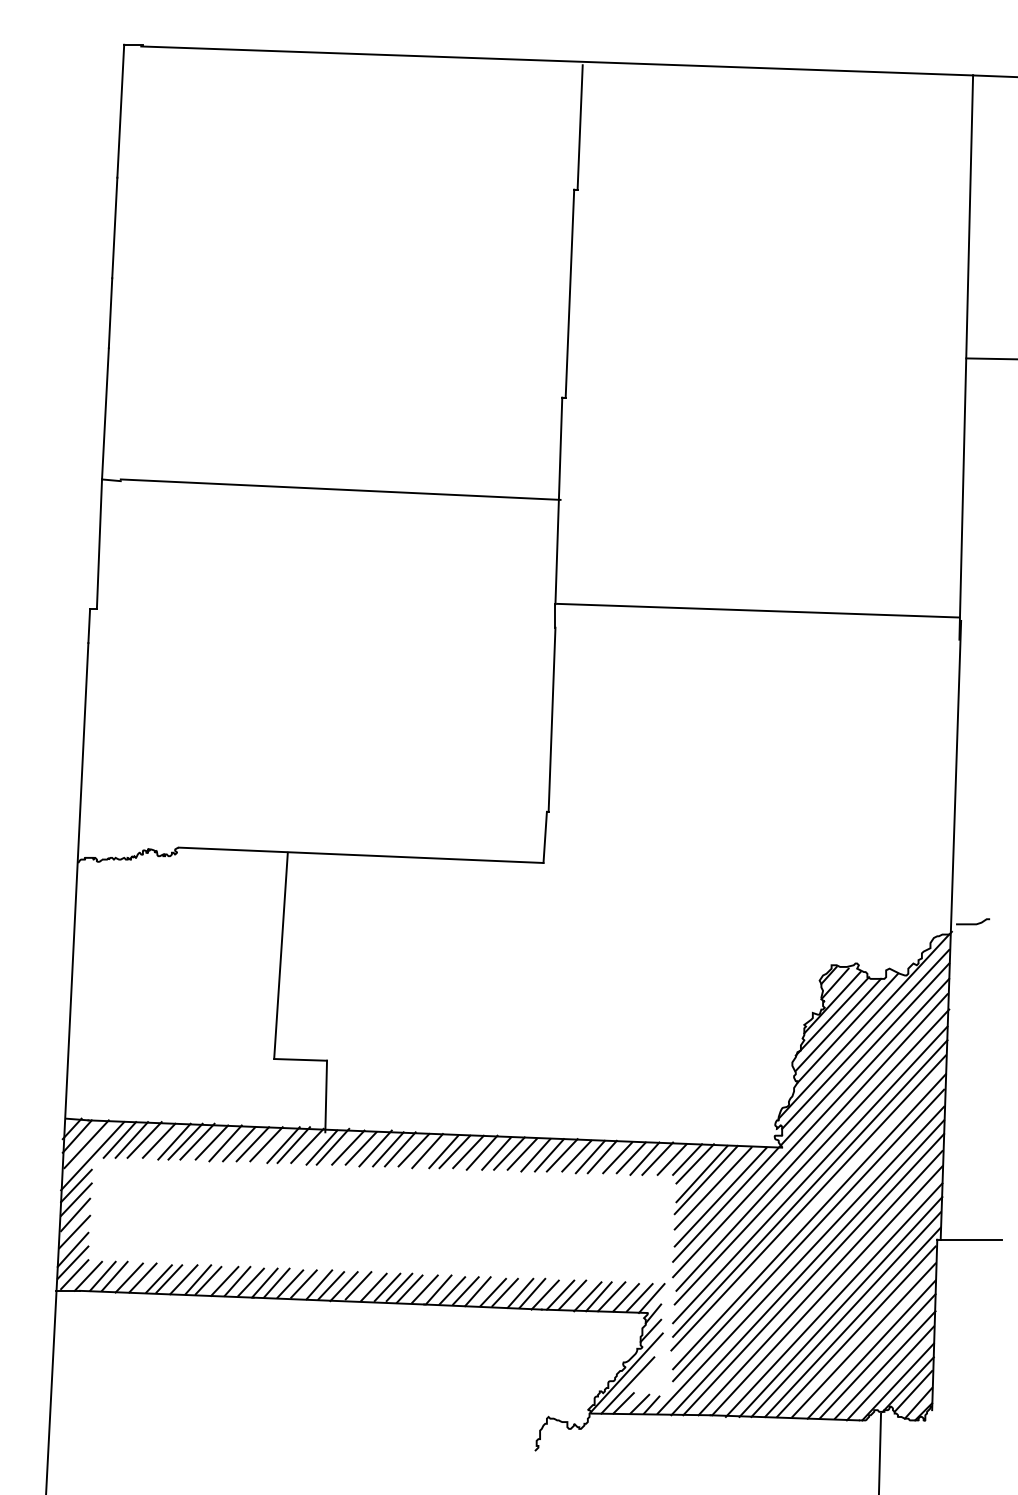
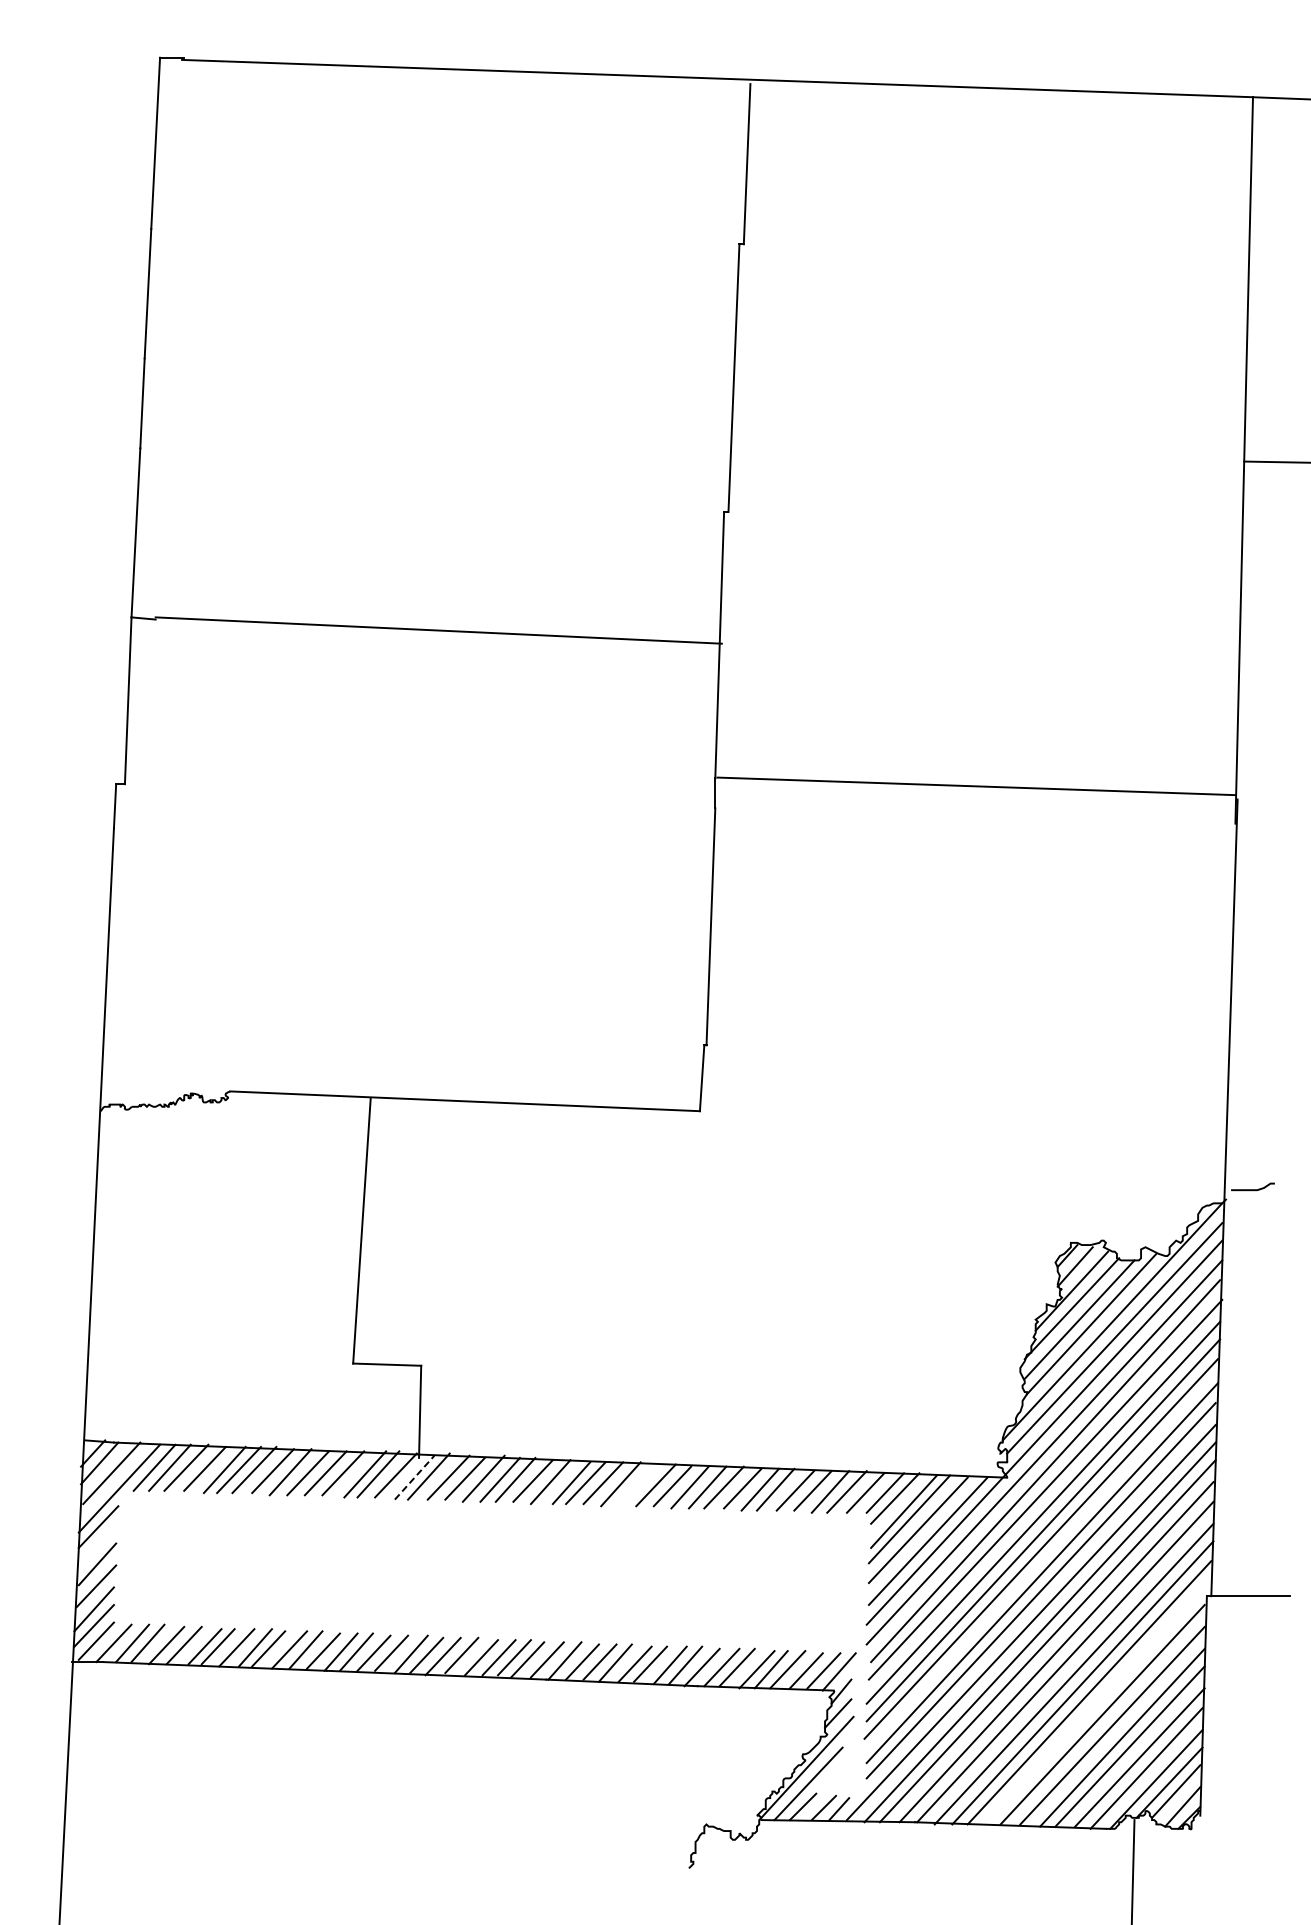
line: (321, 1147) -> (414, 1477), solid -> dashed
line: (496, 1153) -> (639, 1485), removed
line: (76, 1199) -> (98, 1544), removed
line: (853, 1322) -> (1098, 1702), removed

